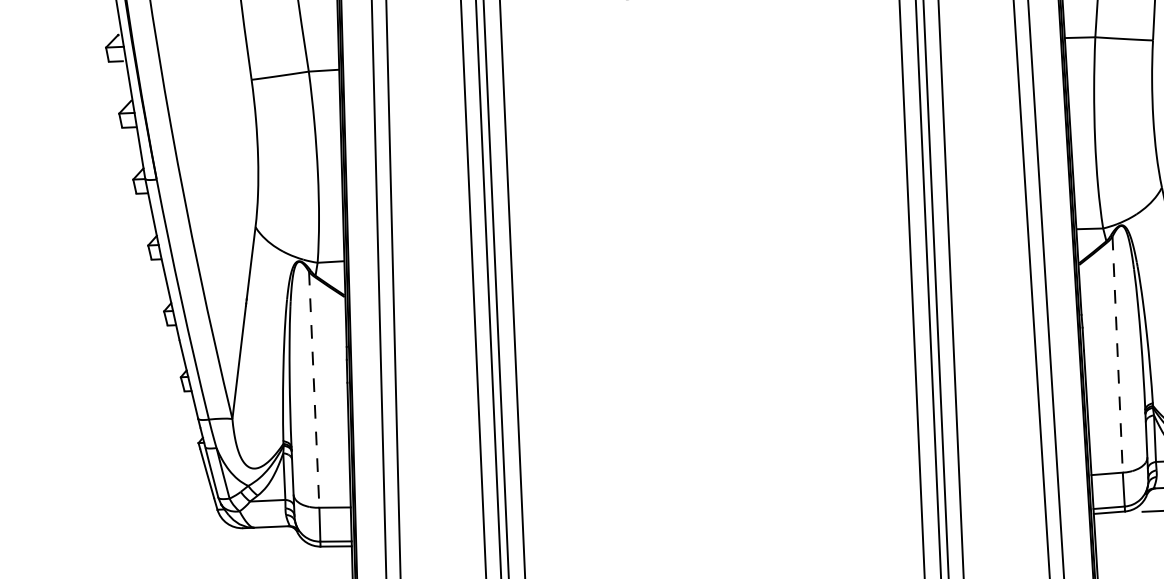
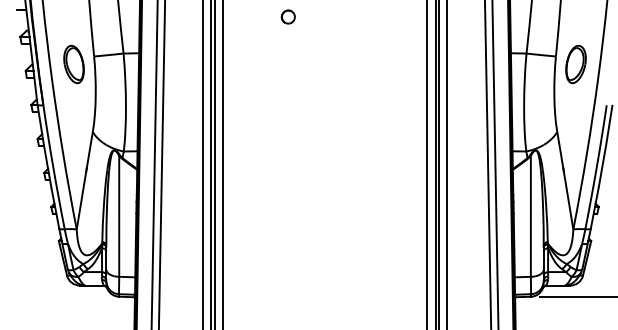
part: (212, 97) -> (73, 64), added
line: (1116, 354) -> (530, 216), dashed -> solid
line: (314, 390) -> (119, 216), dashed -> solid

